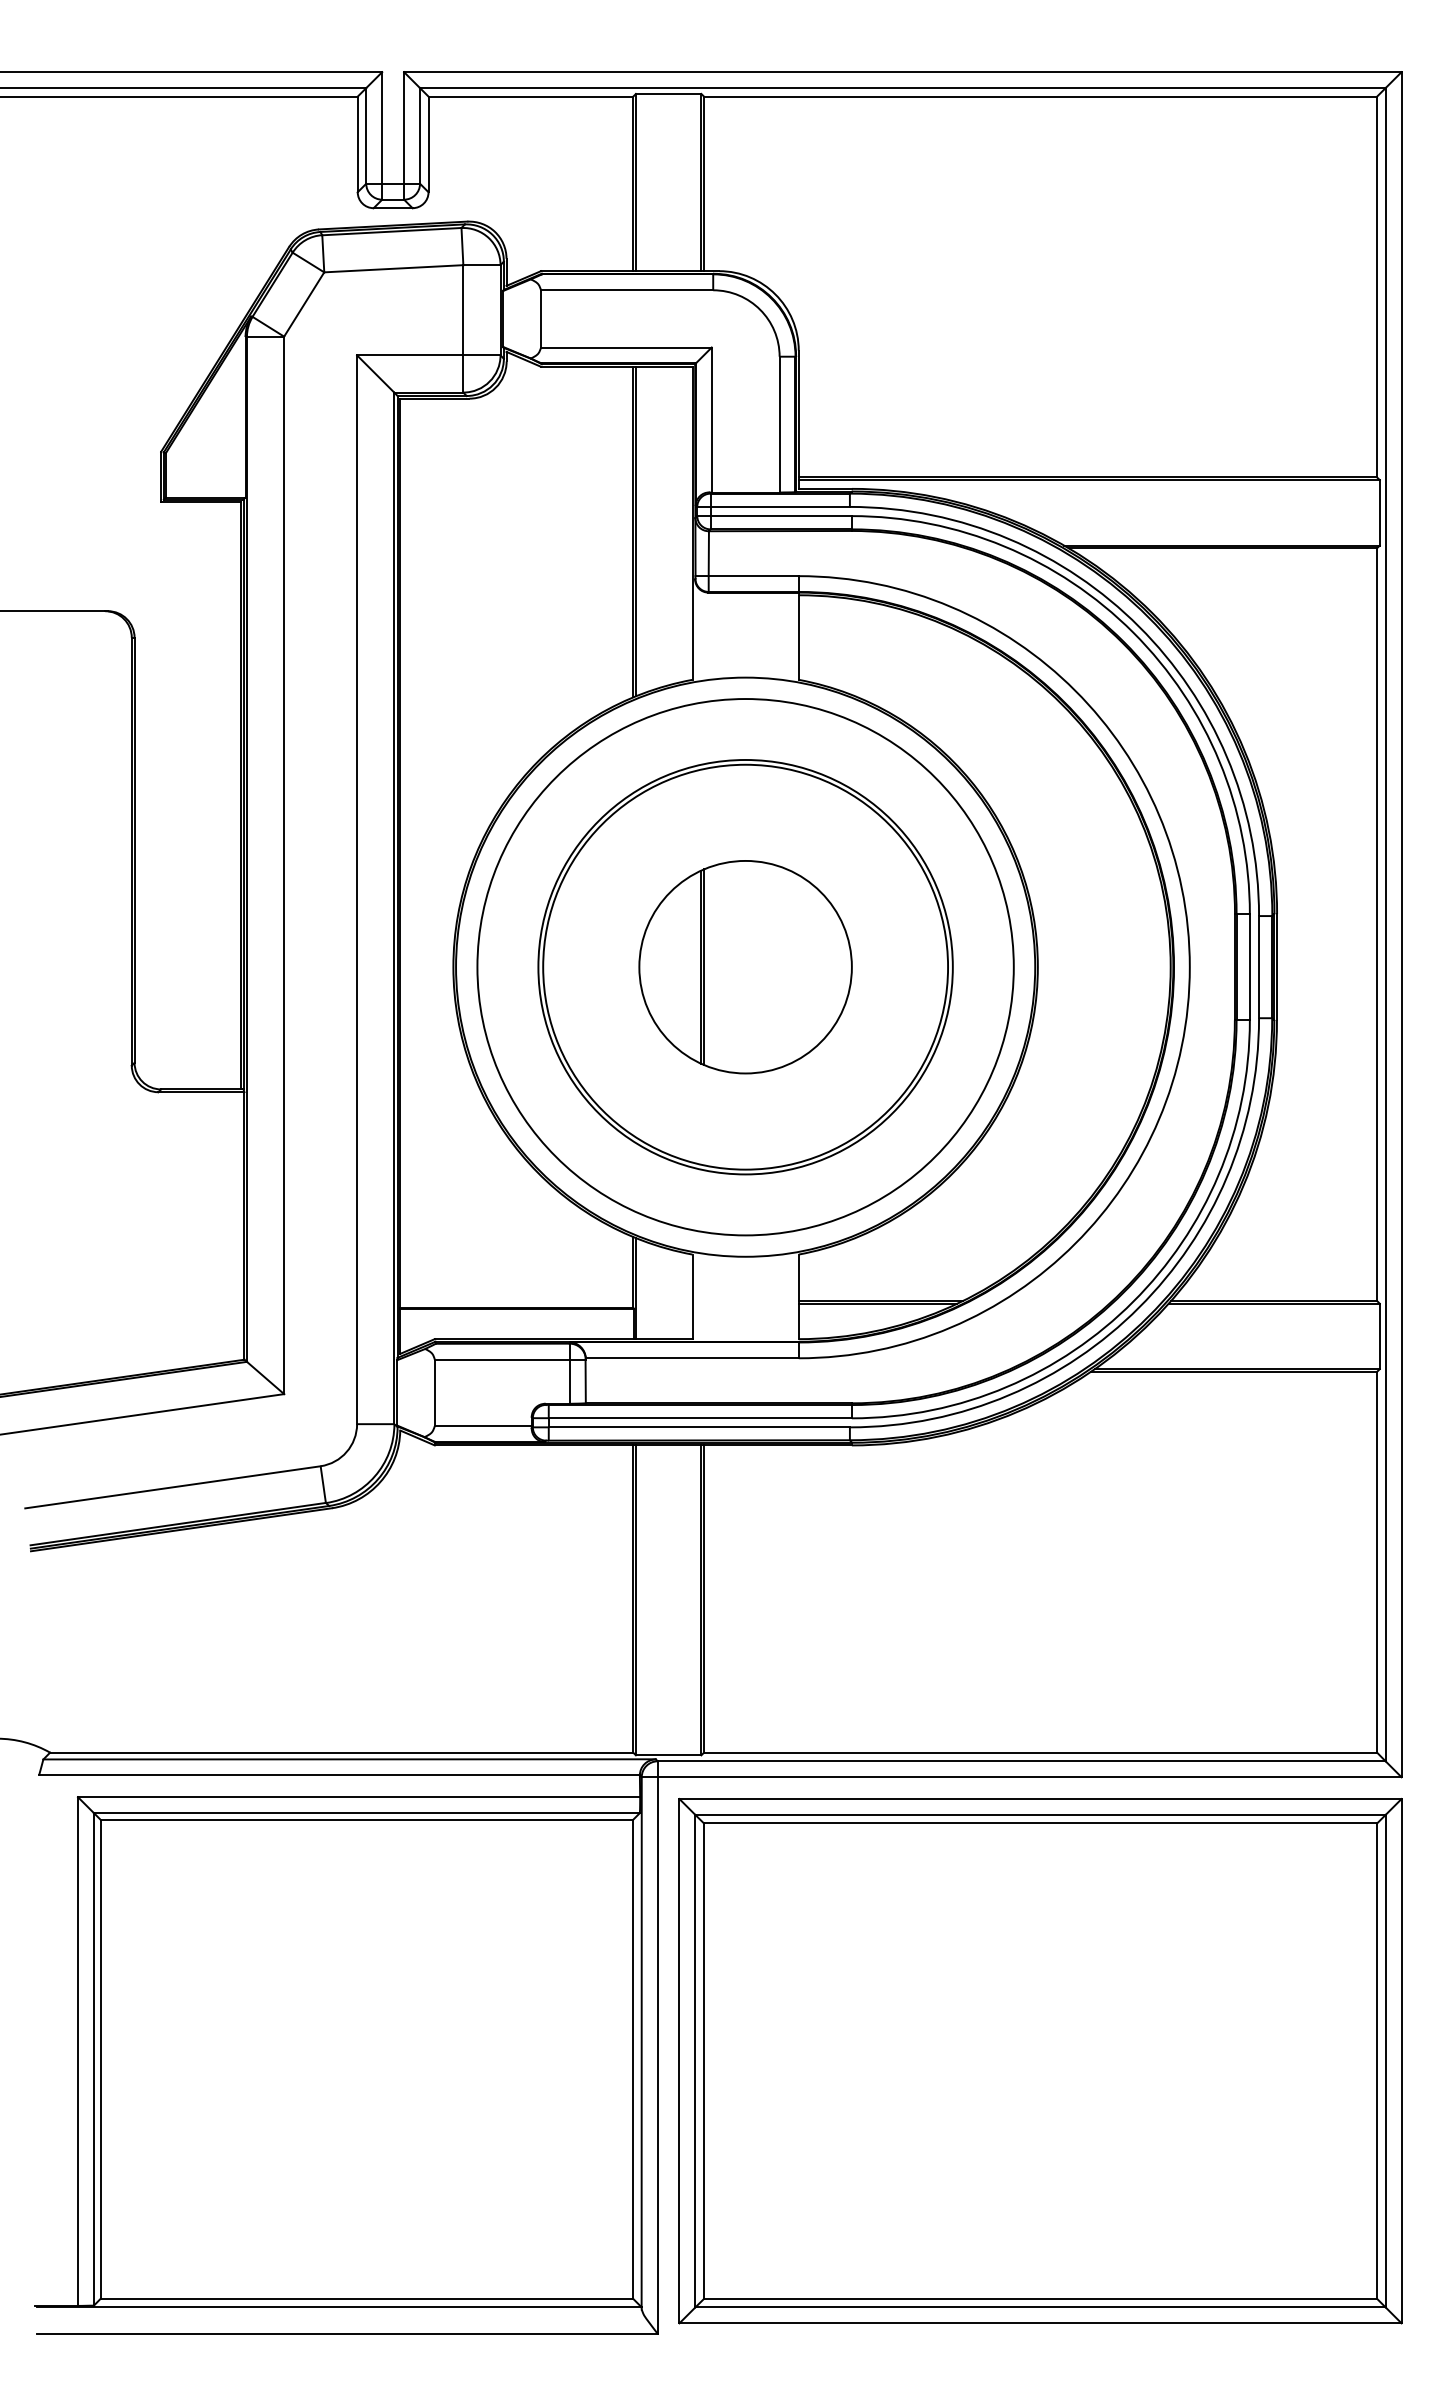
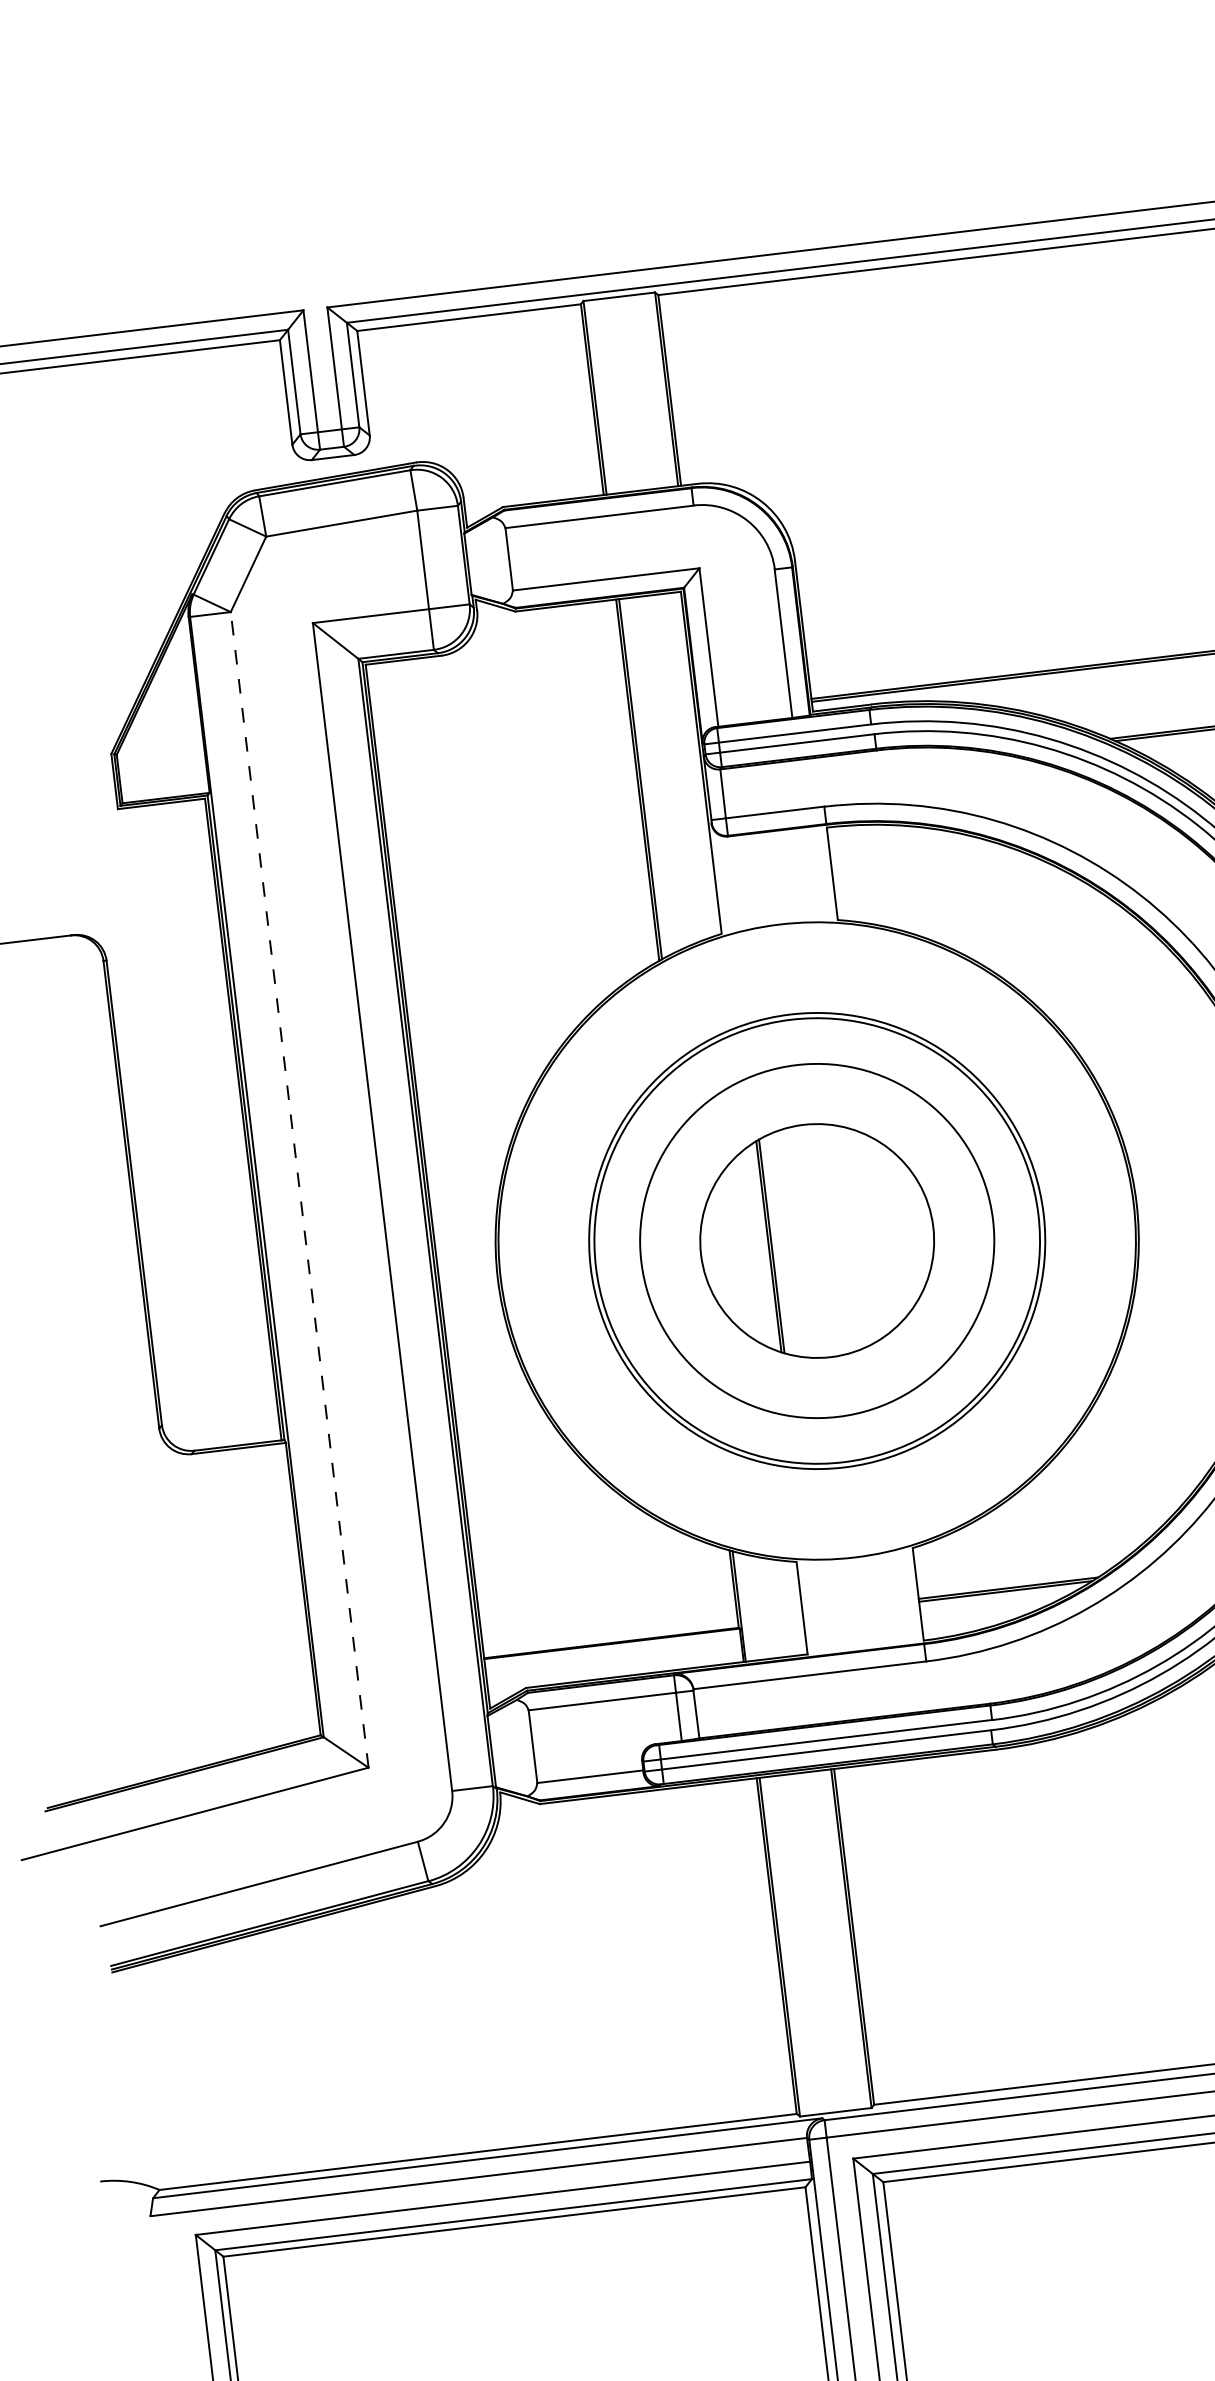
line: (284, 865) -> (300, 1189), solid -> dashed
circle: (745, 967) -> (817, 1241), size x0.6

